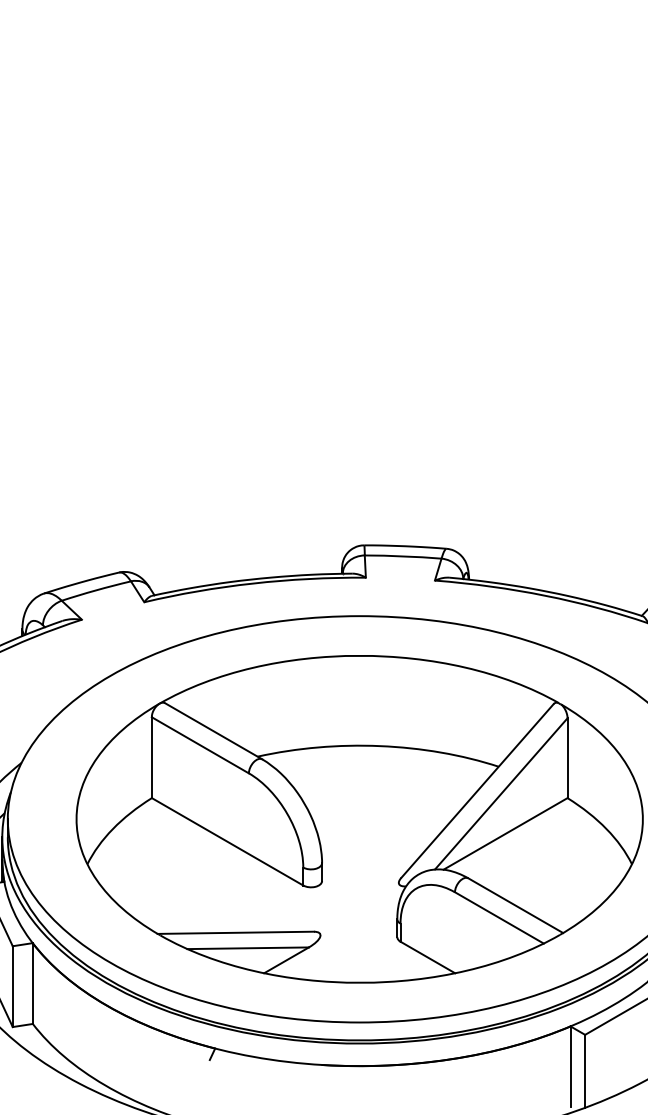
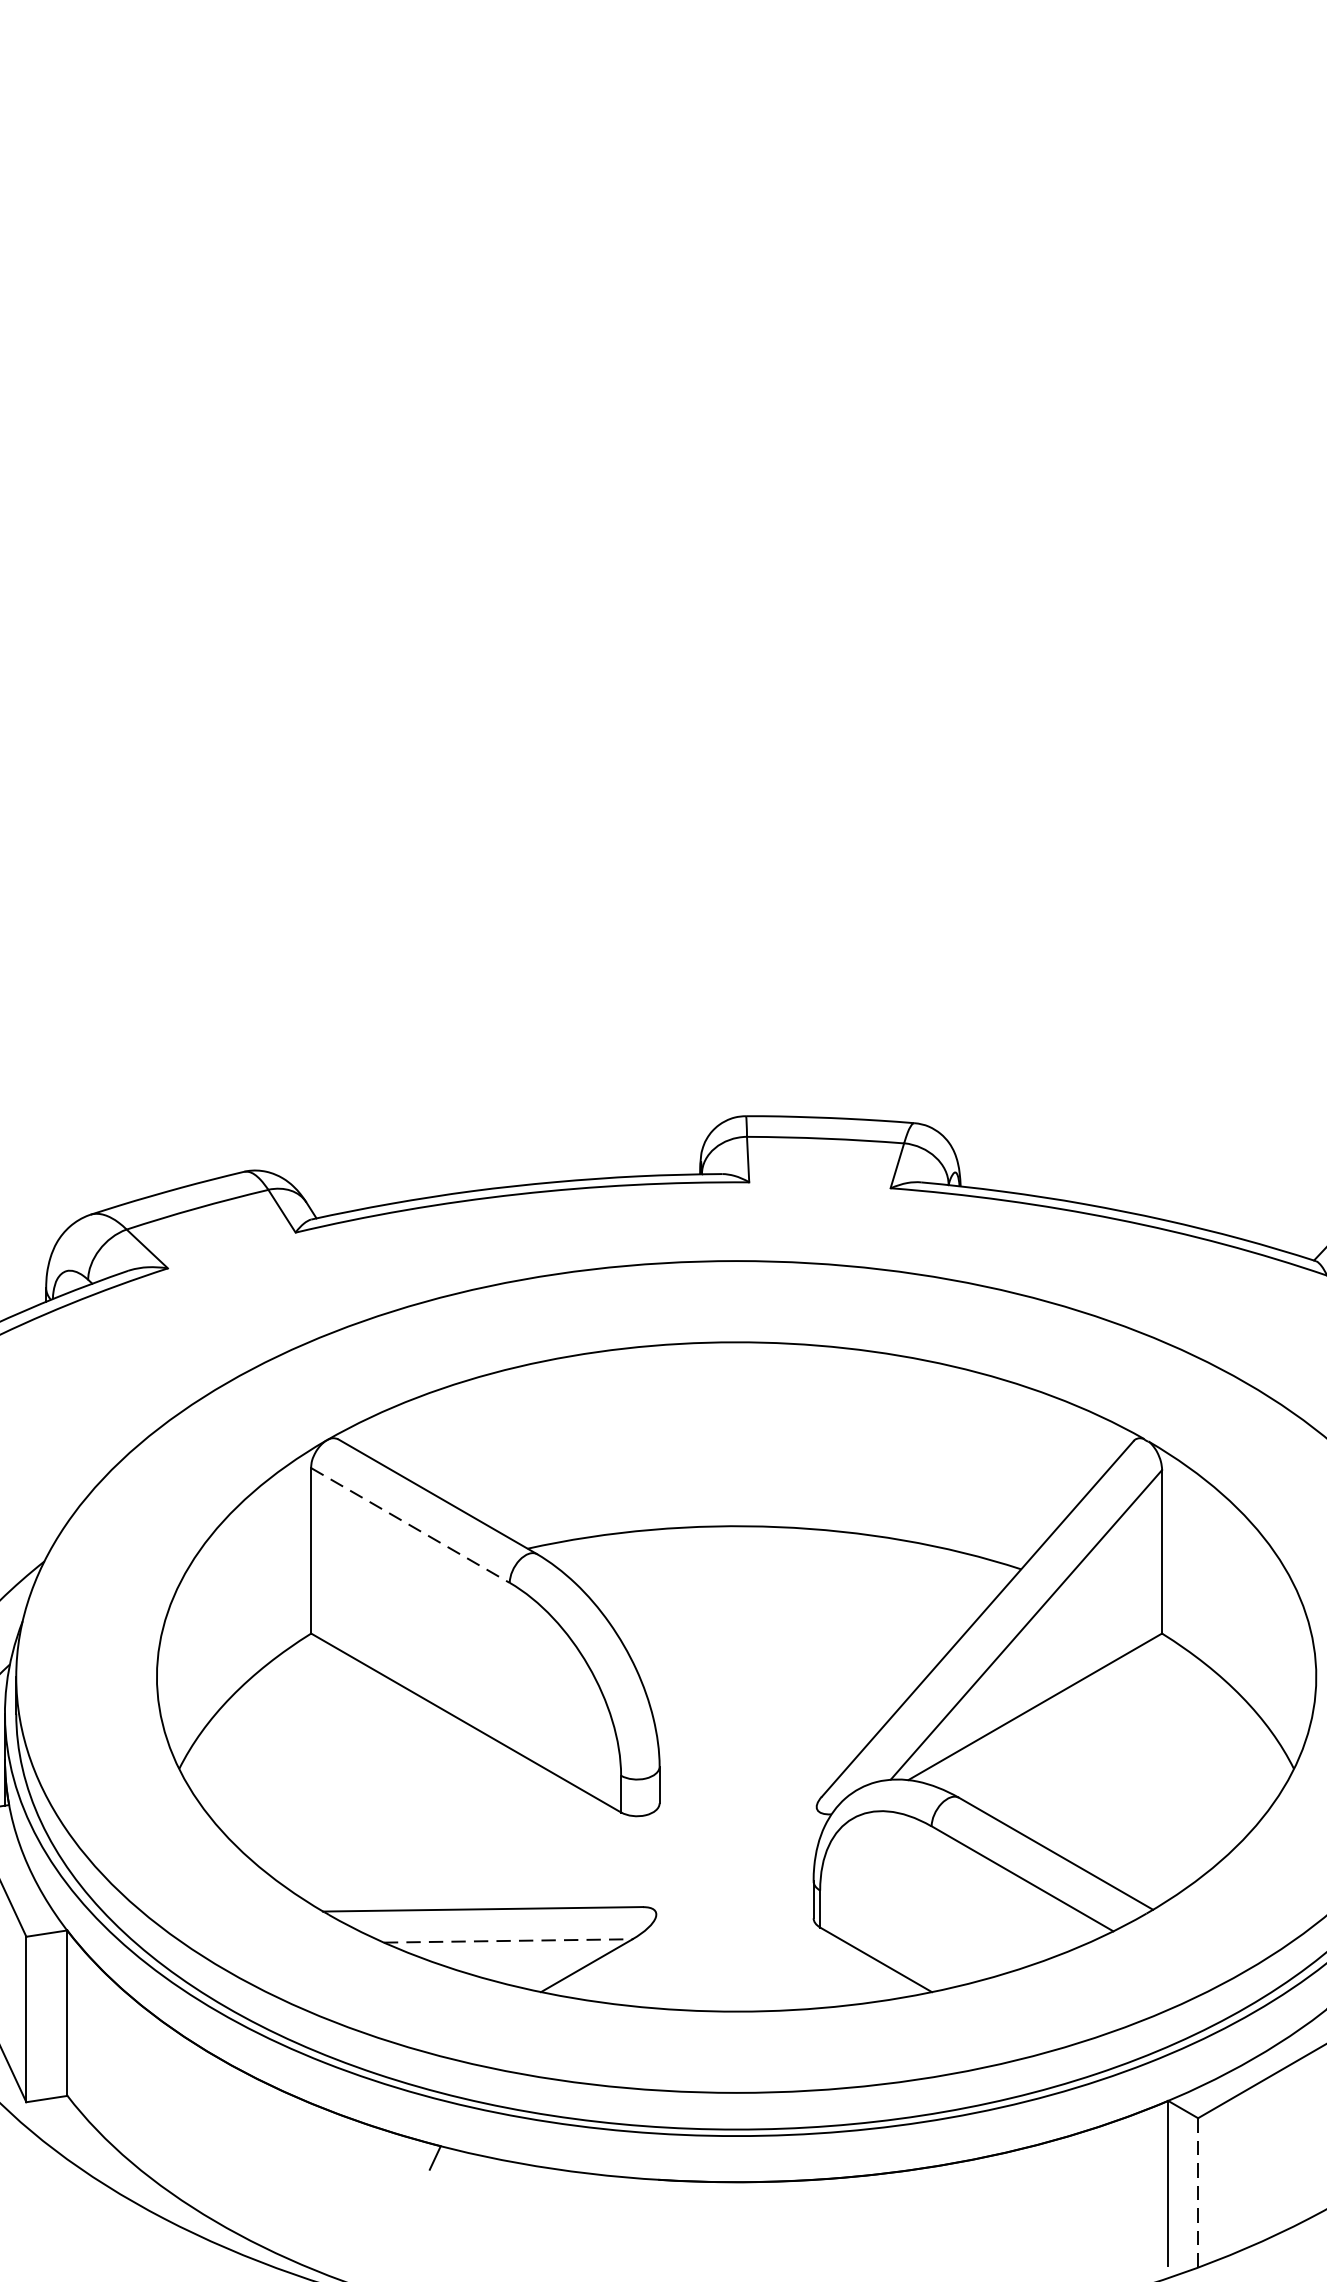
line: (200, 745) -> (410, 1525), solid -> dashed
line: (248, 948) -> (508, 1941), solid -> dashed
line: (585, 1071) -> (1198, 2193), solid -> dashed

